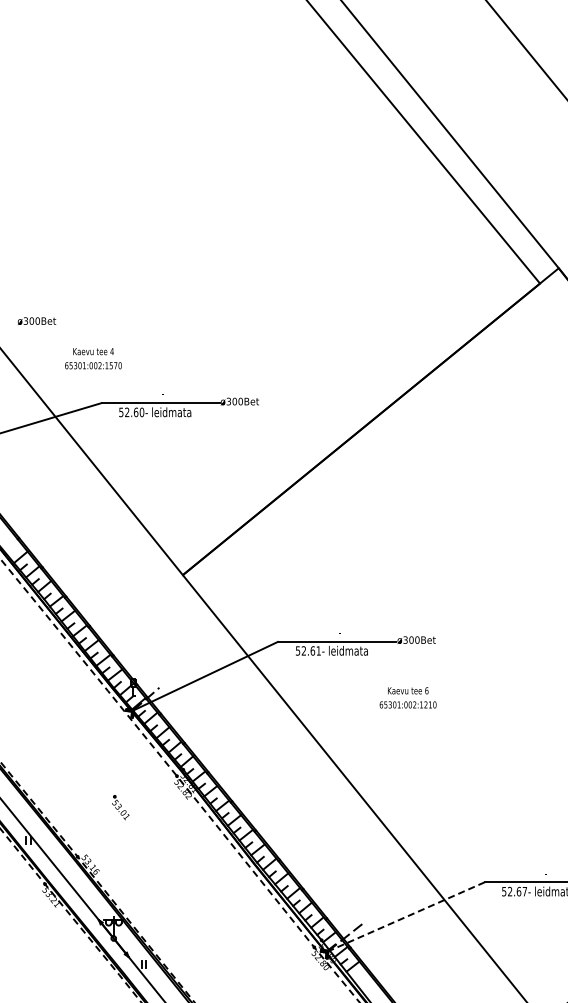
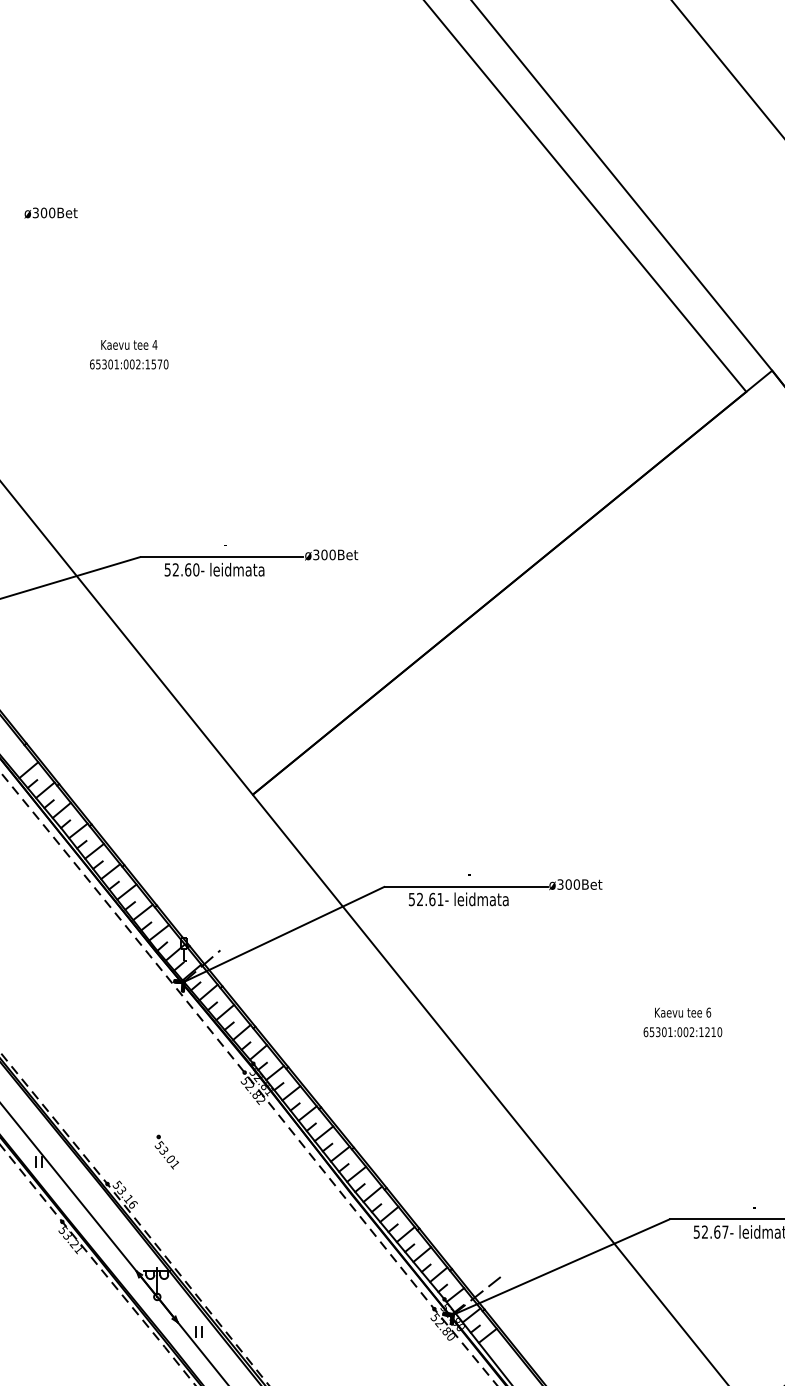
text: (36, 320) -> (50, 212), moved
text: (93, 358) -> (129, 354), moved
text: (407, 697) -> (682, 1021), moved
part: (120, 807) -> (166, 1151), moved
line: (406, 916) -> (561, 1266), dashed -> solid

